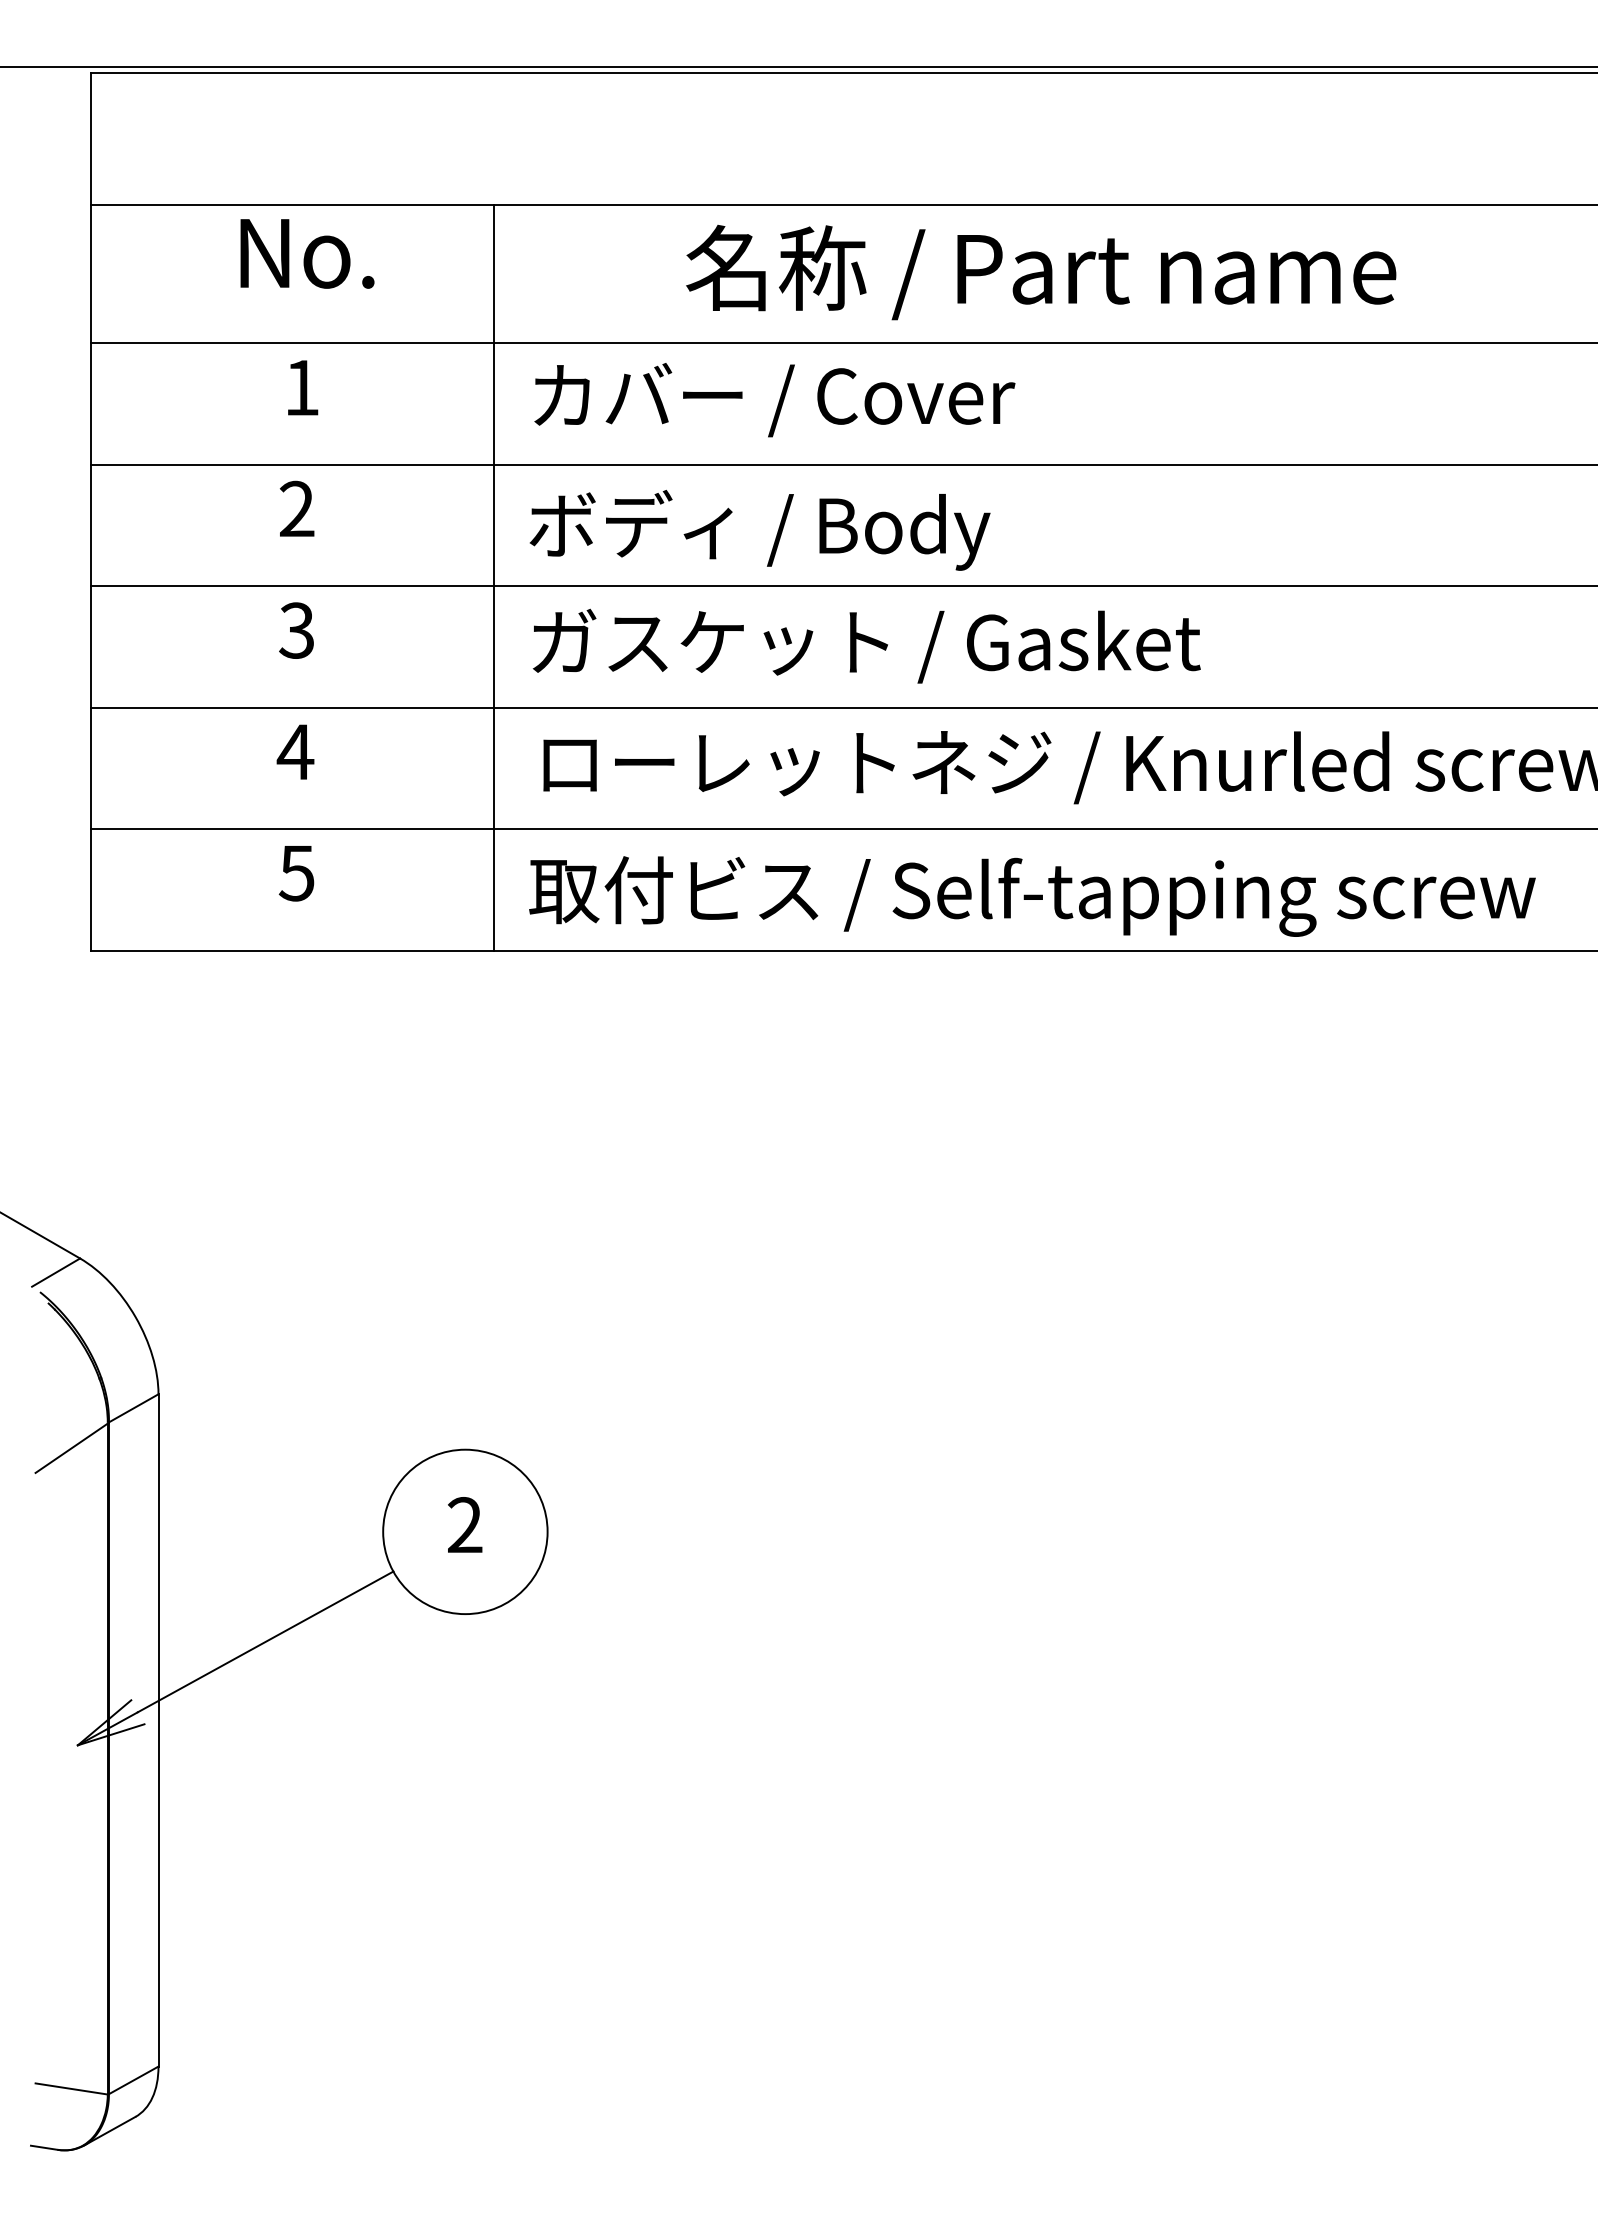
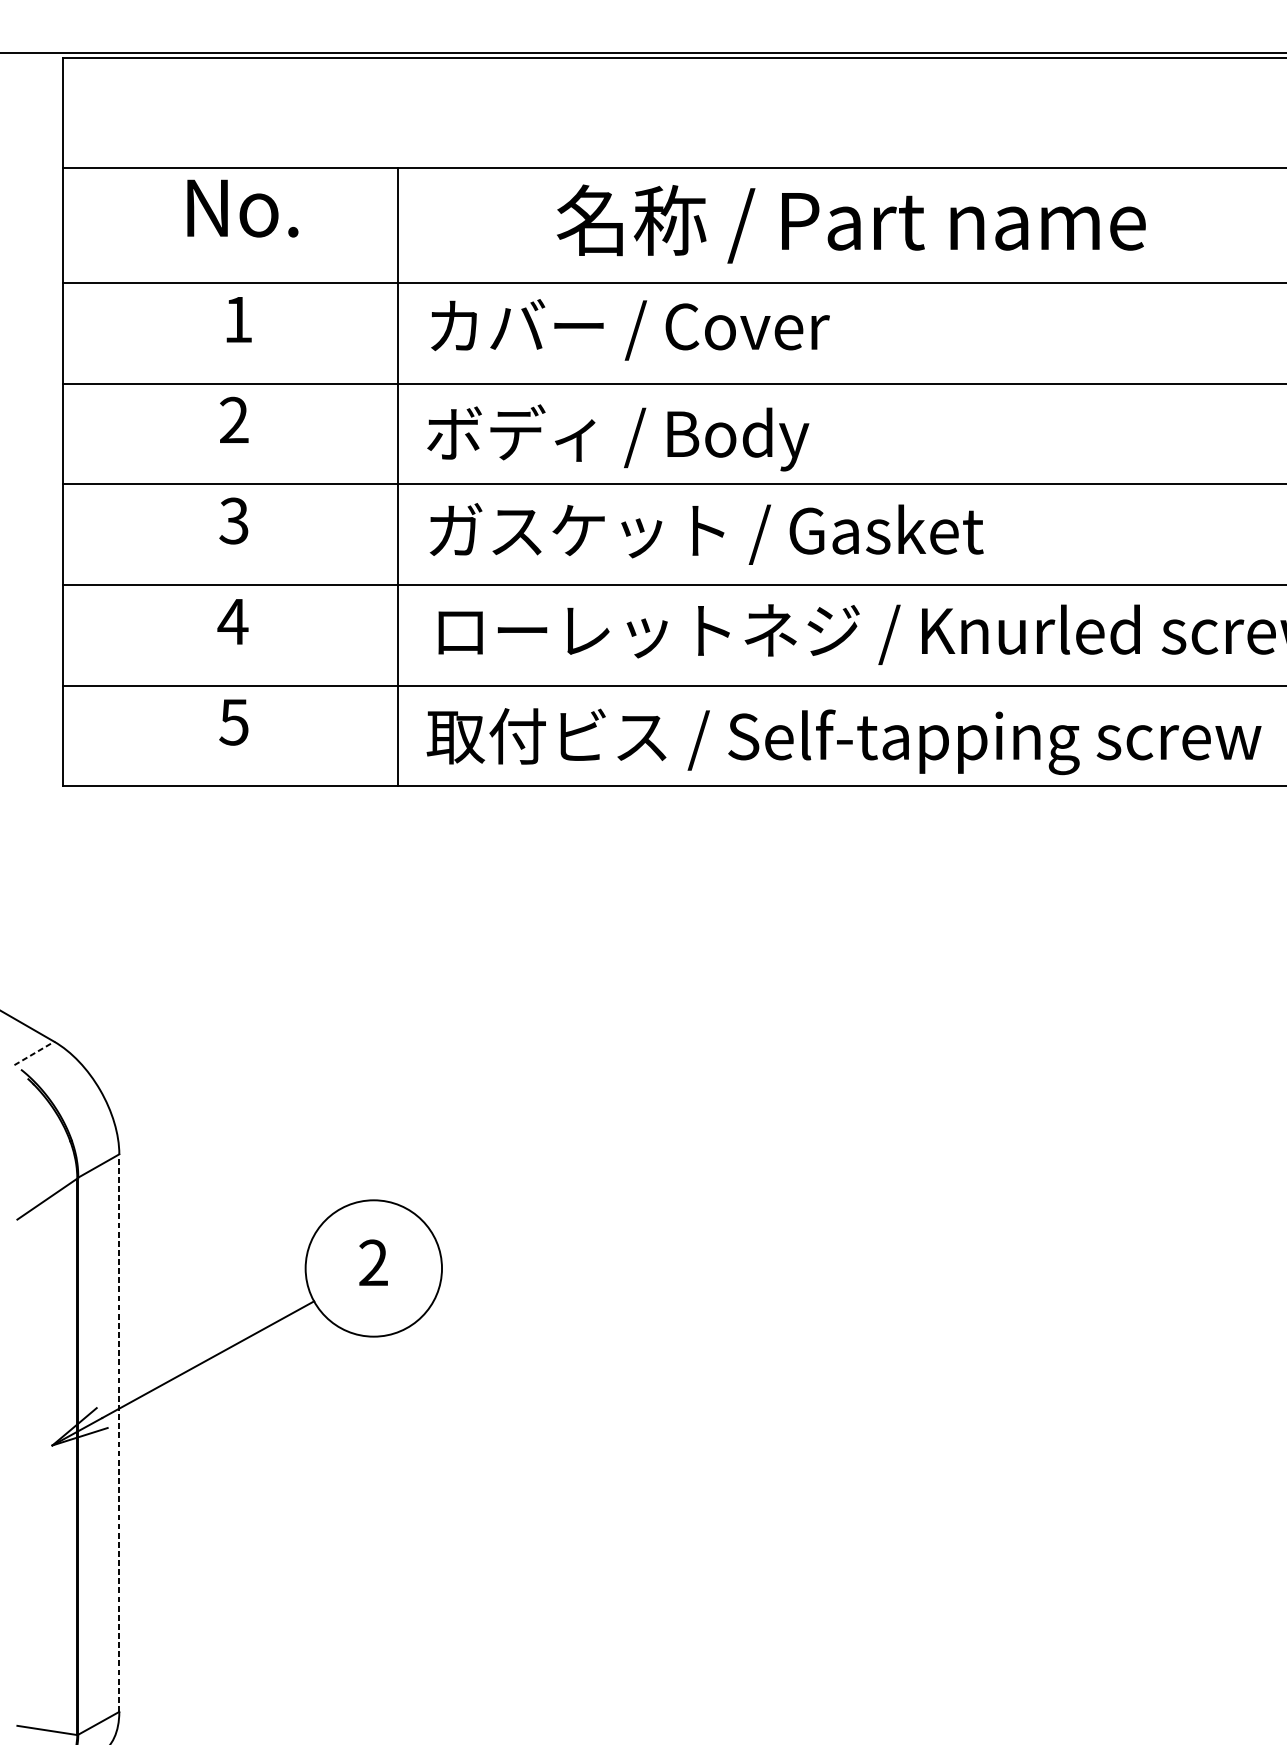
line: (56, 1272) -> (34, 1053), solid -> dashed
line: (158, 1729) -> (119, 1432), solid -> dashed

